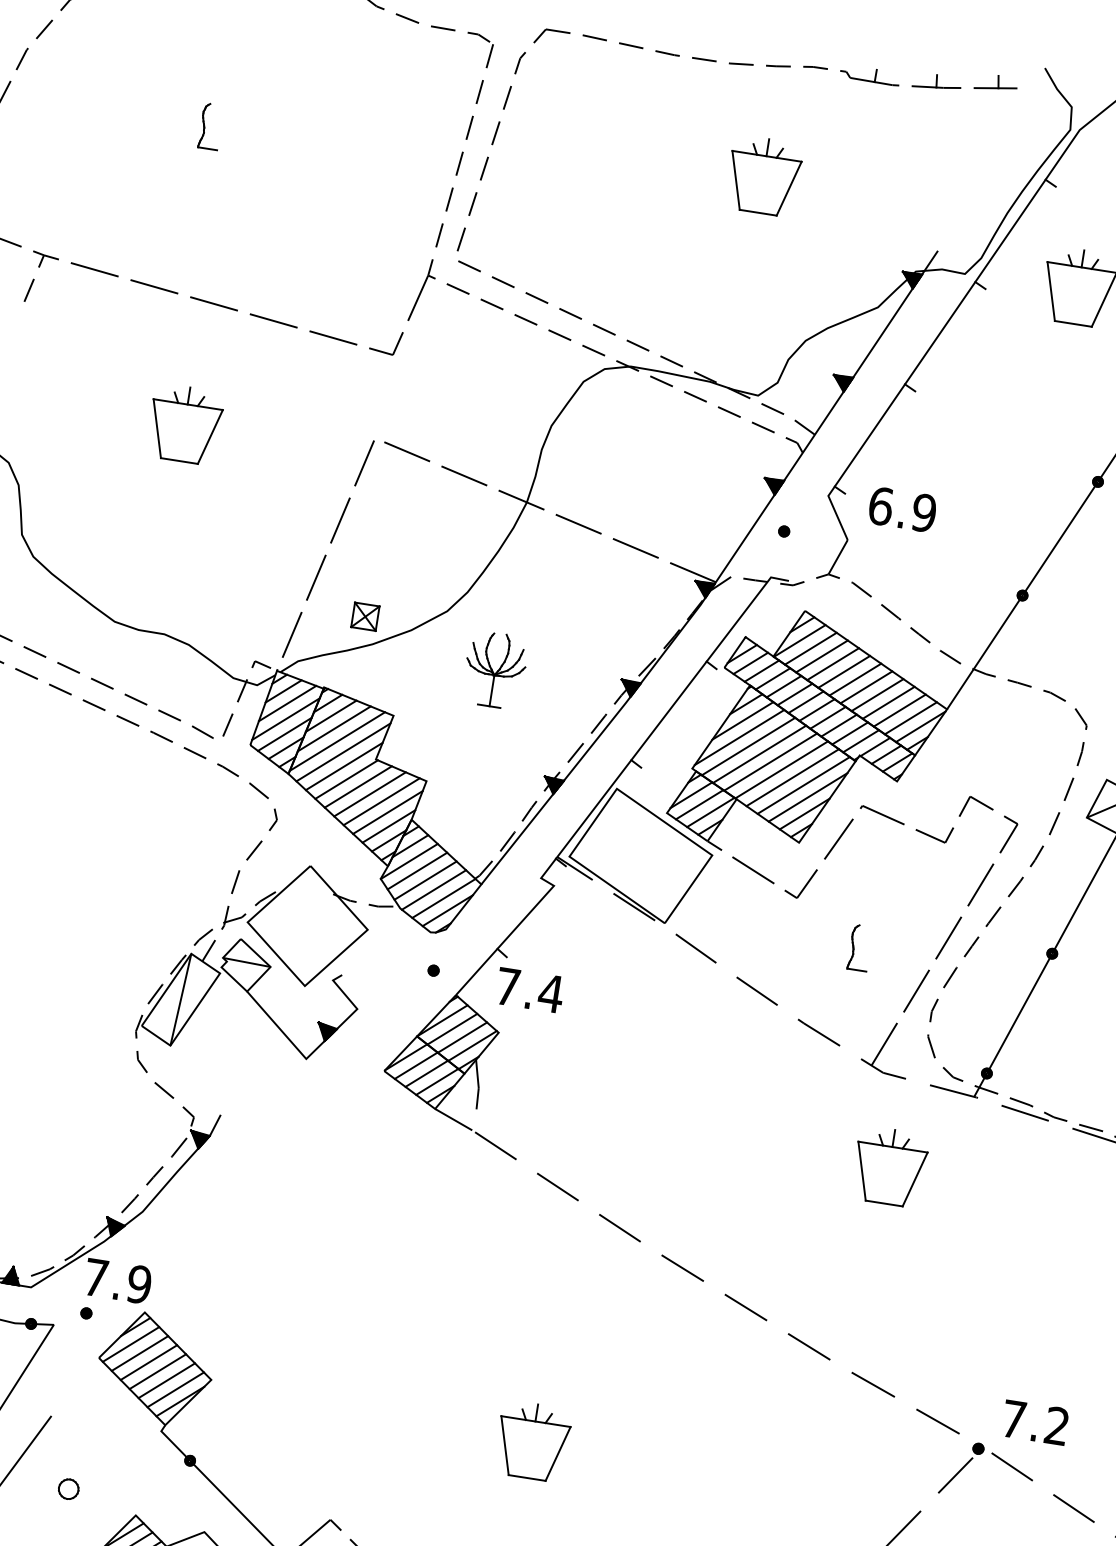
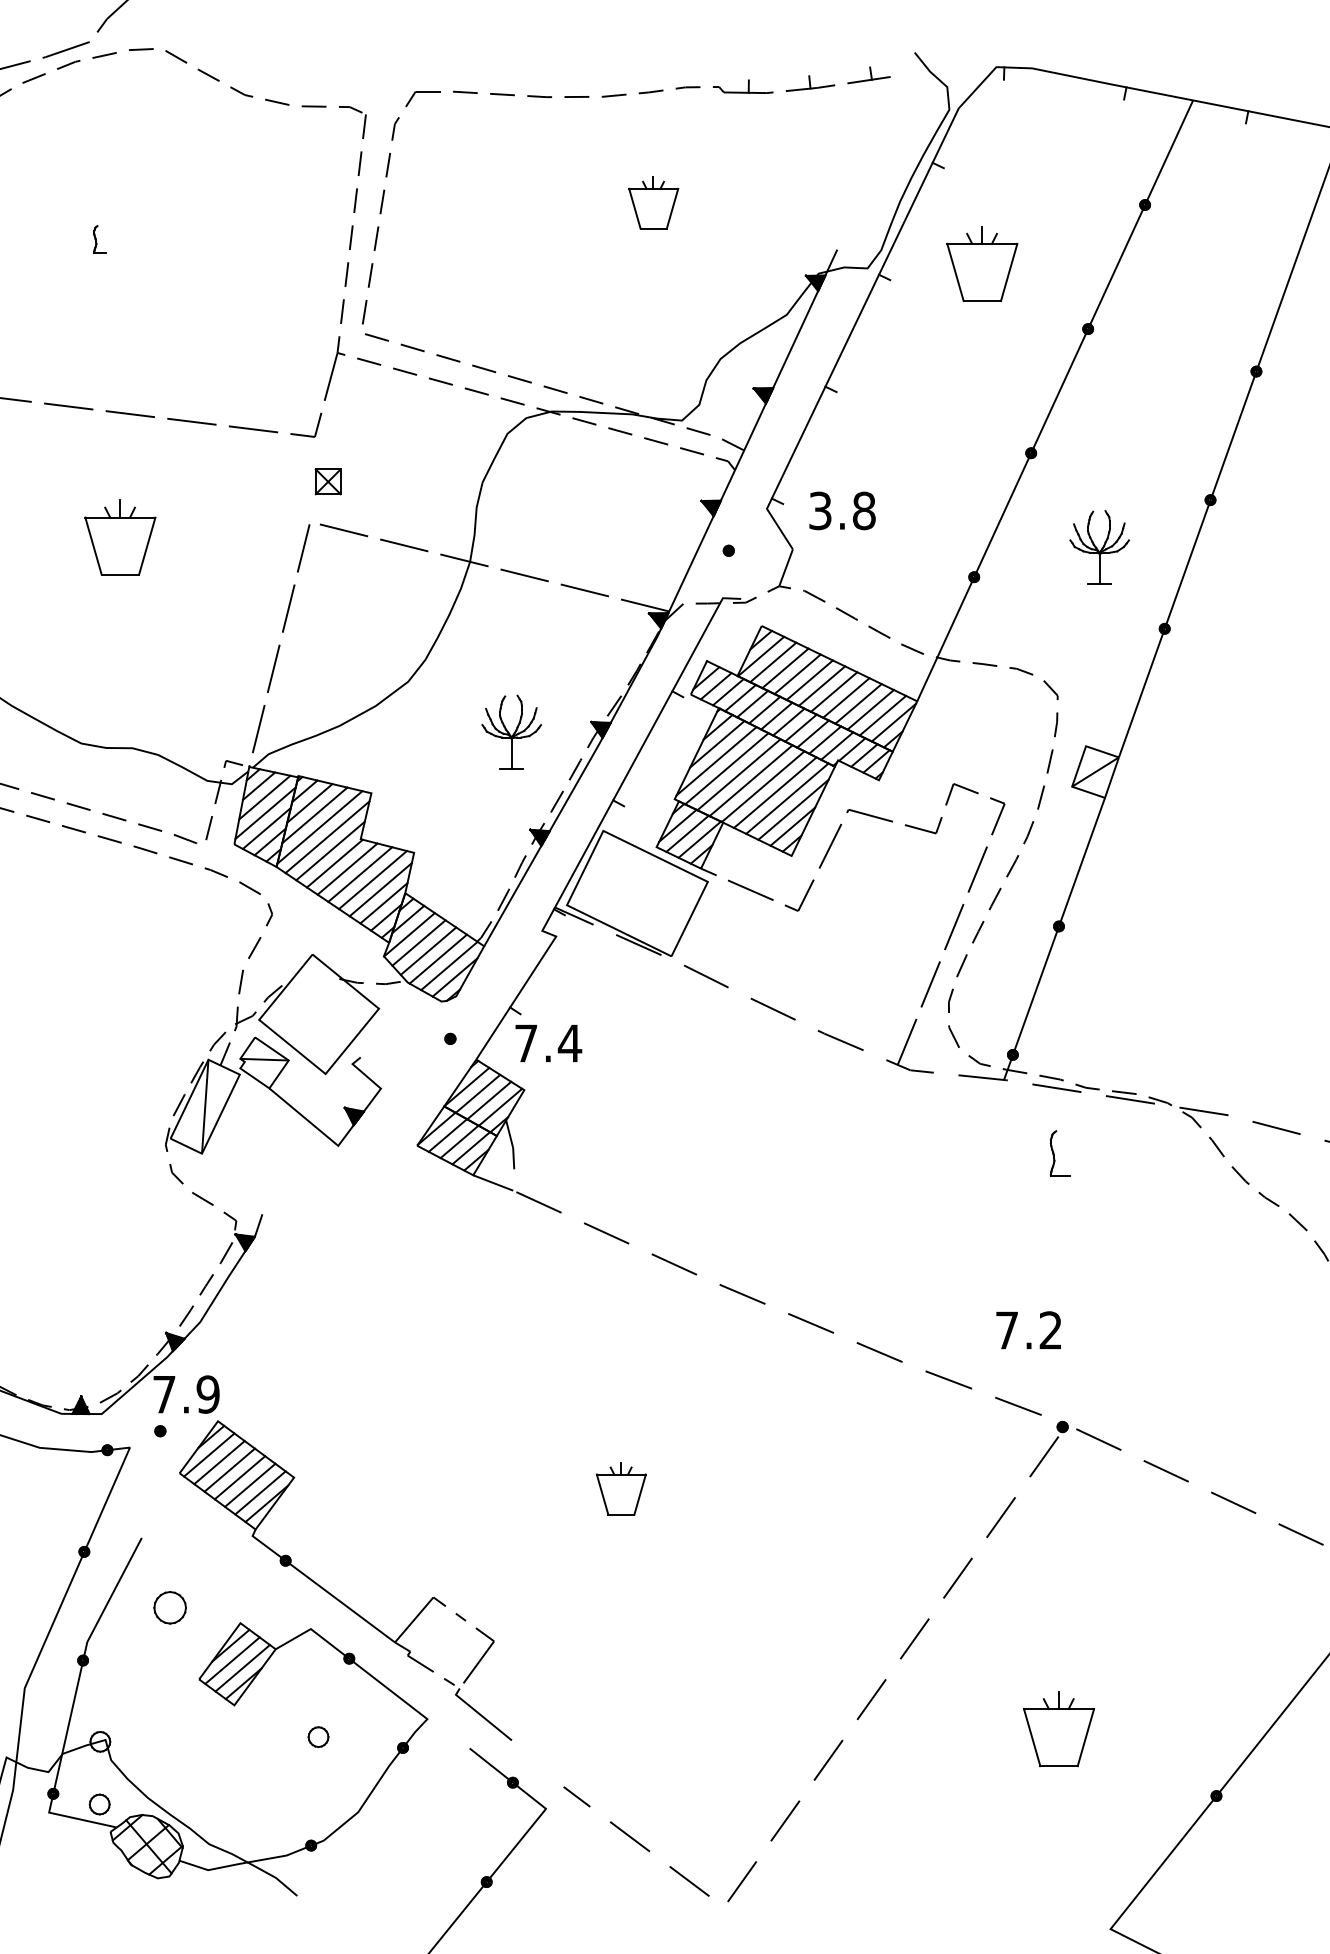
part: (210, 126) -> (99, 239), size x0.6
part: (763, 175) -> (653, 202), size x0.7
text: (902, 509) -> (842, 510), 6.9 -> 3.8
part: (364, 616) -> (327, 481), moved
part: (495, 669) -> (511, 731), moved
part: (859, 947) -> (1059, 1153), moved
part: (889, 1167) -> (931, 1162), removed
text: (1035, 1421) -> (1028, 1329), moved
part: (533, 1441) -> (621, 1488), size x0.7
part: (68, 1488) -> (169, 1607), size x1.6

